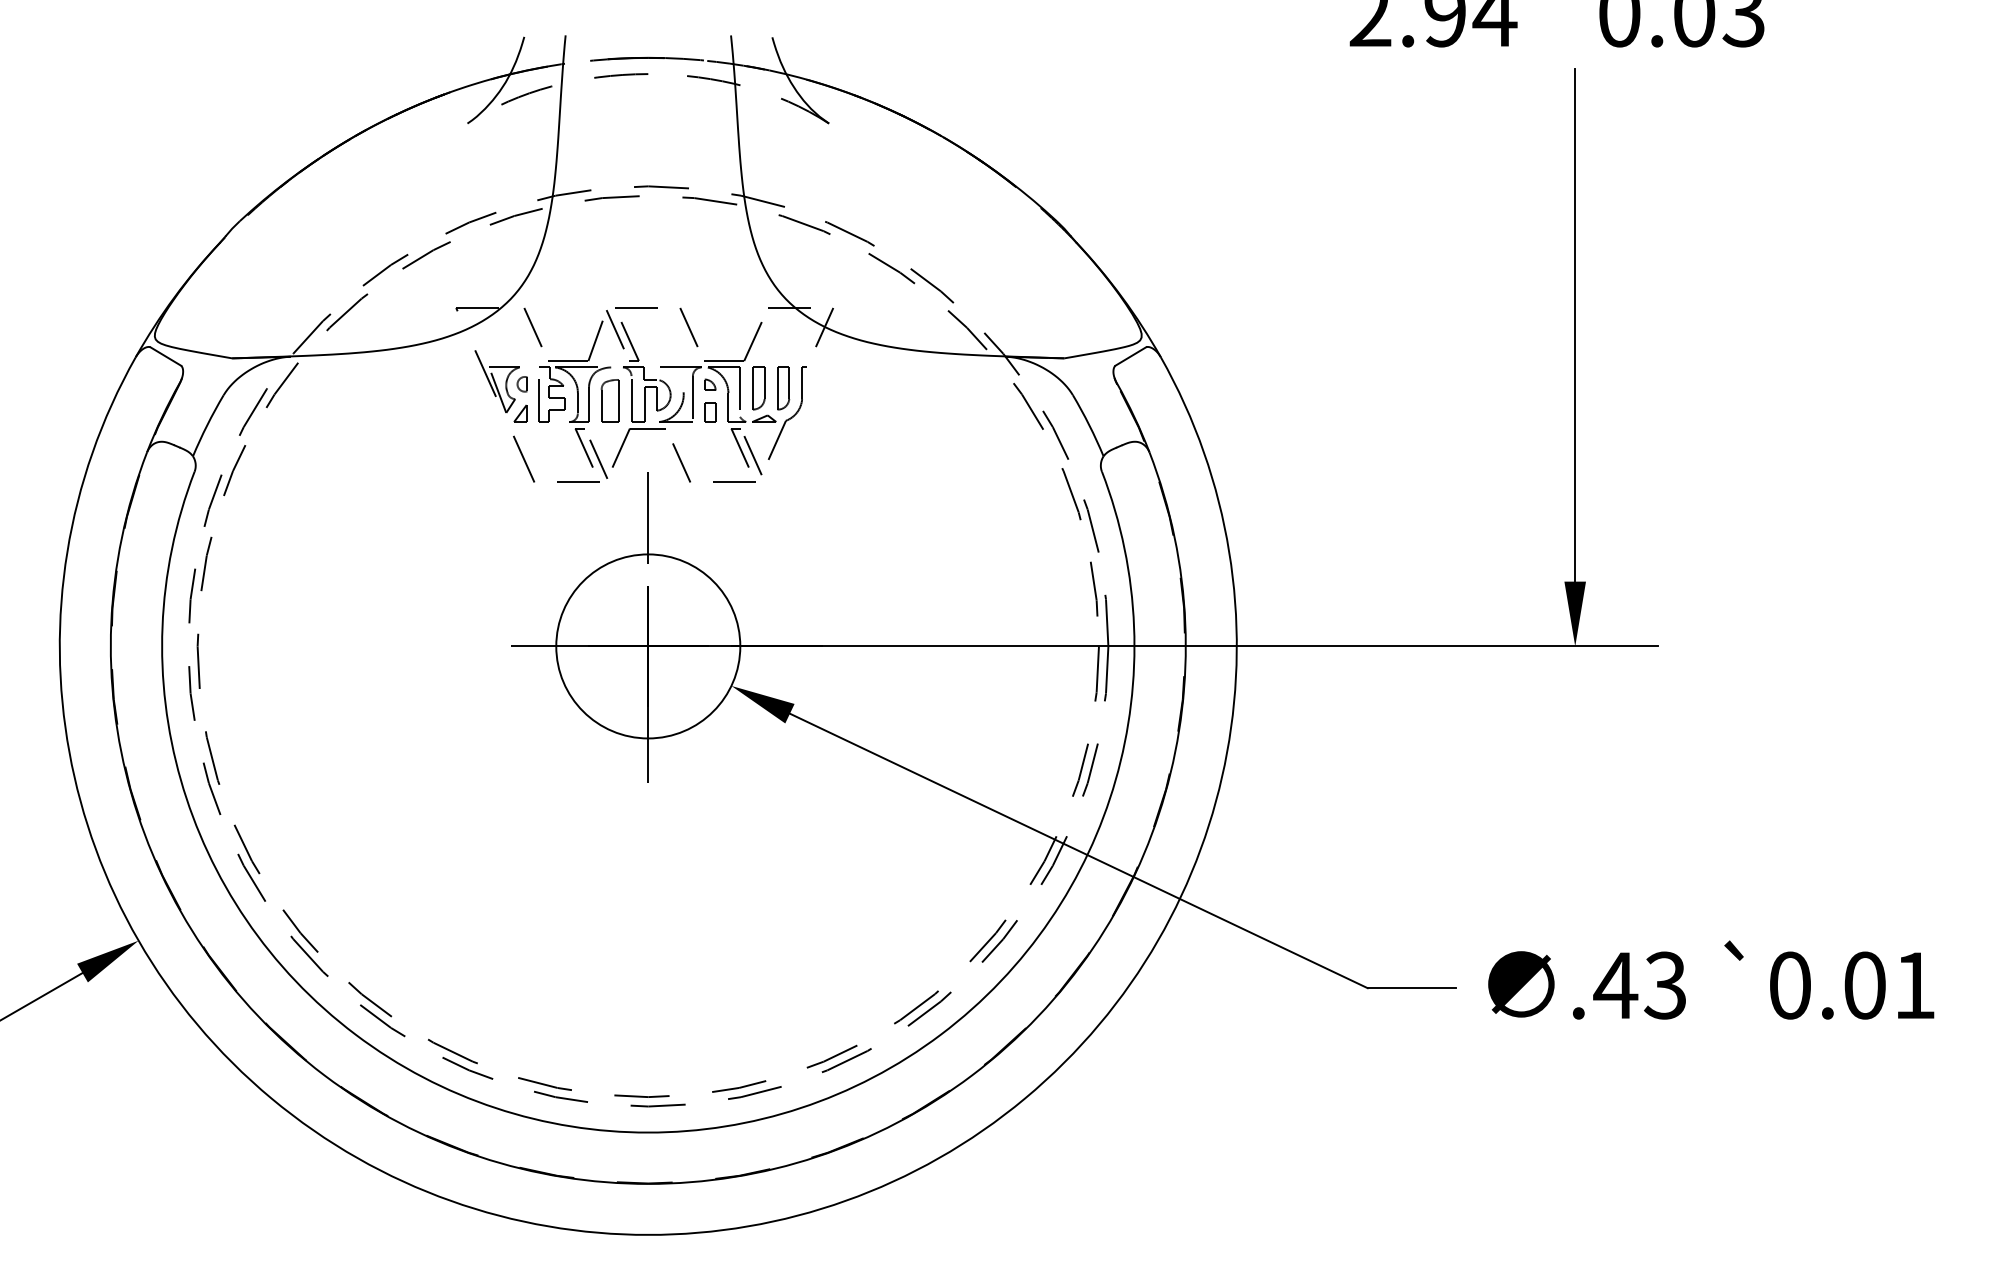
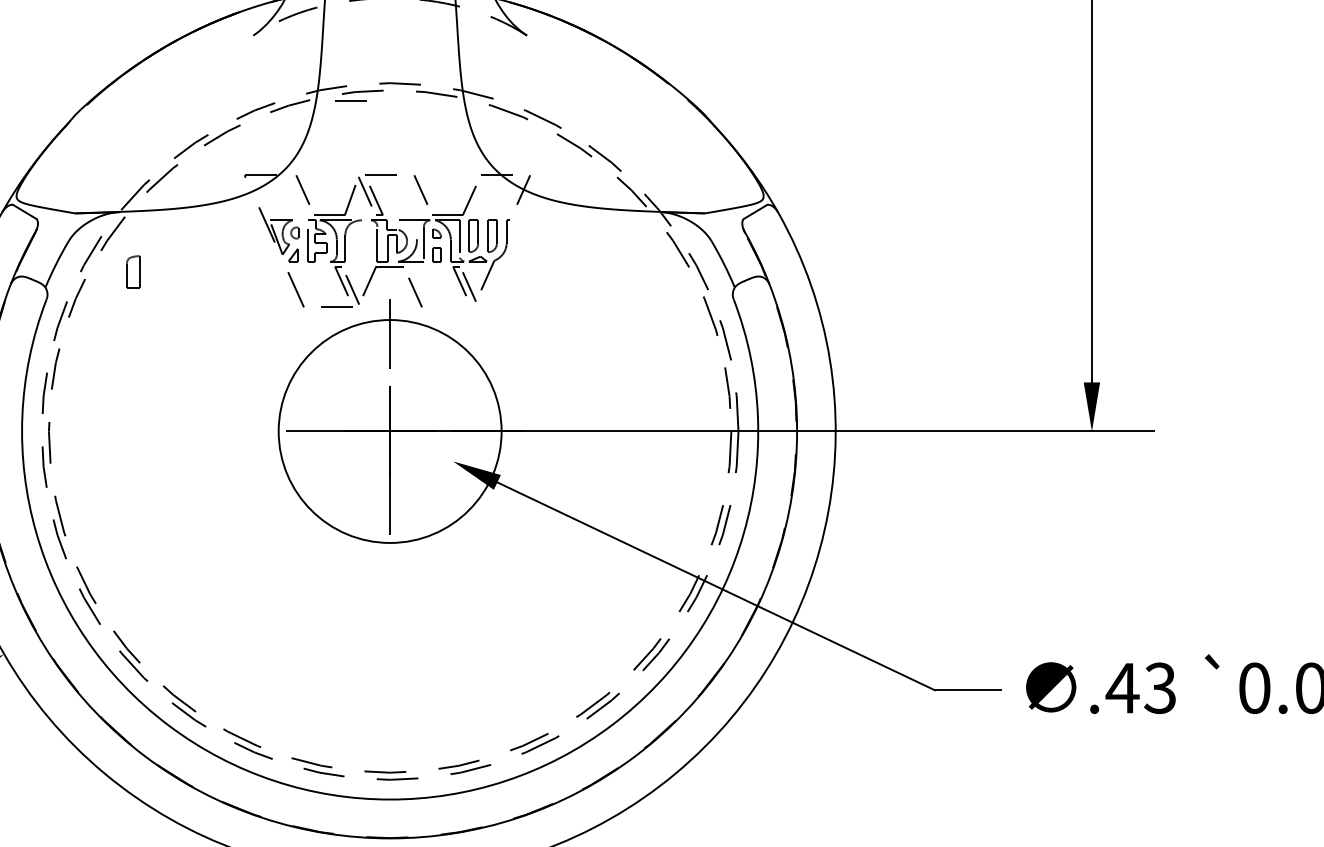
part: (609, 400) -> (132, 271), moved
line: (734, 481) -> (350, 99), moved
circle: (648, 646) -> (390, 431), size x1.6

